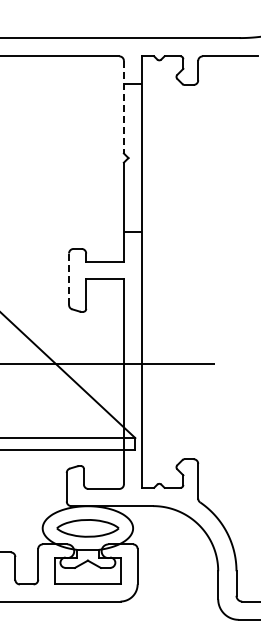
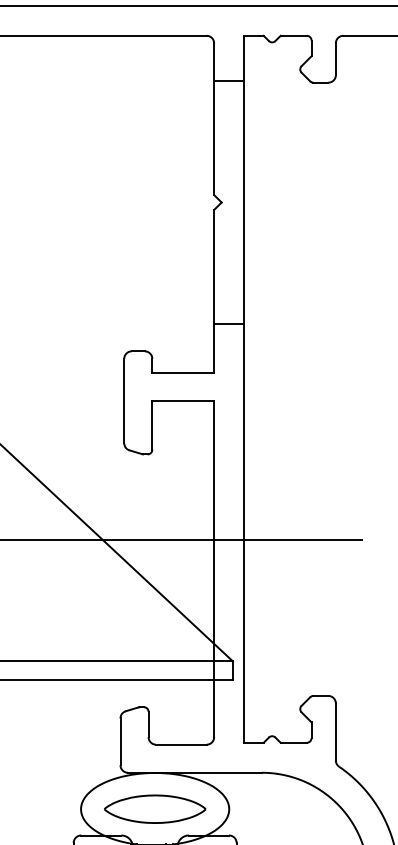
line: (123, 107) -> (213, 119), dashed -> solid
line: (69, 279) -> (124, 401), dashed -> solid

